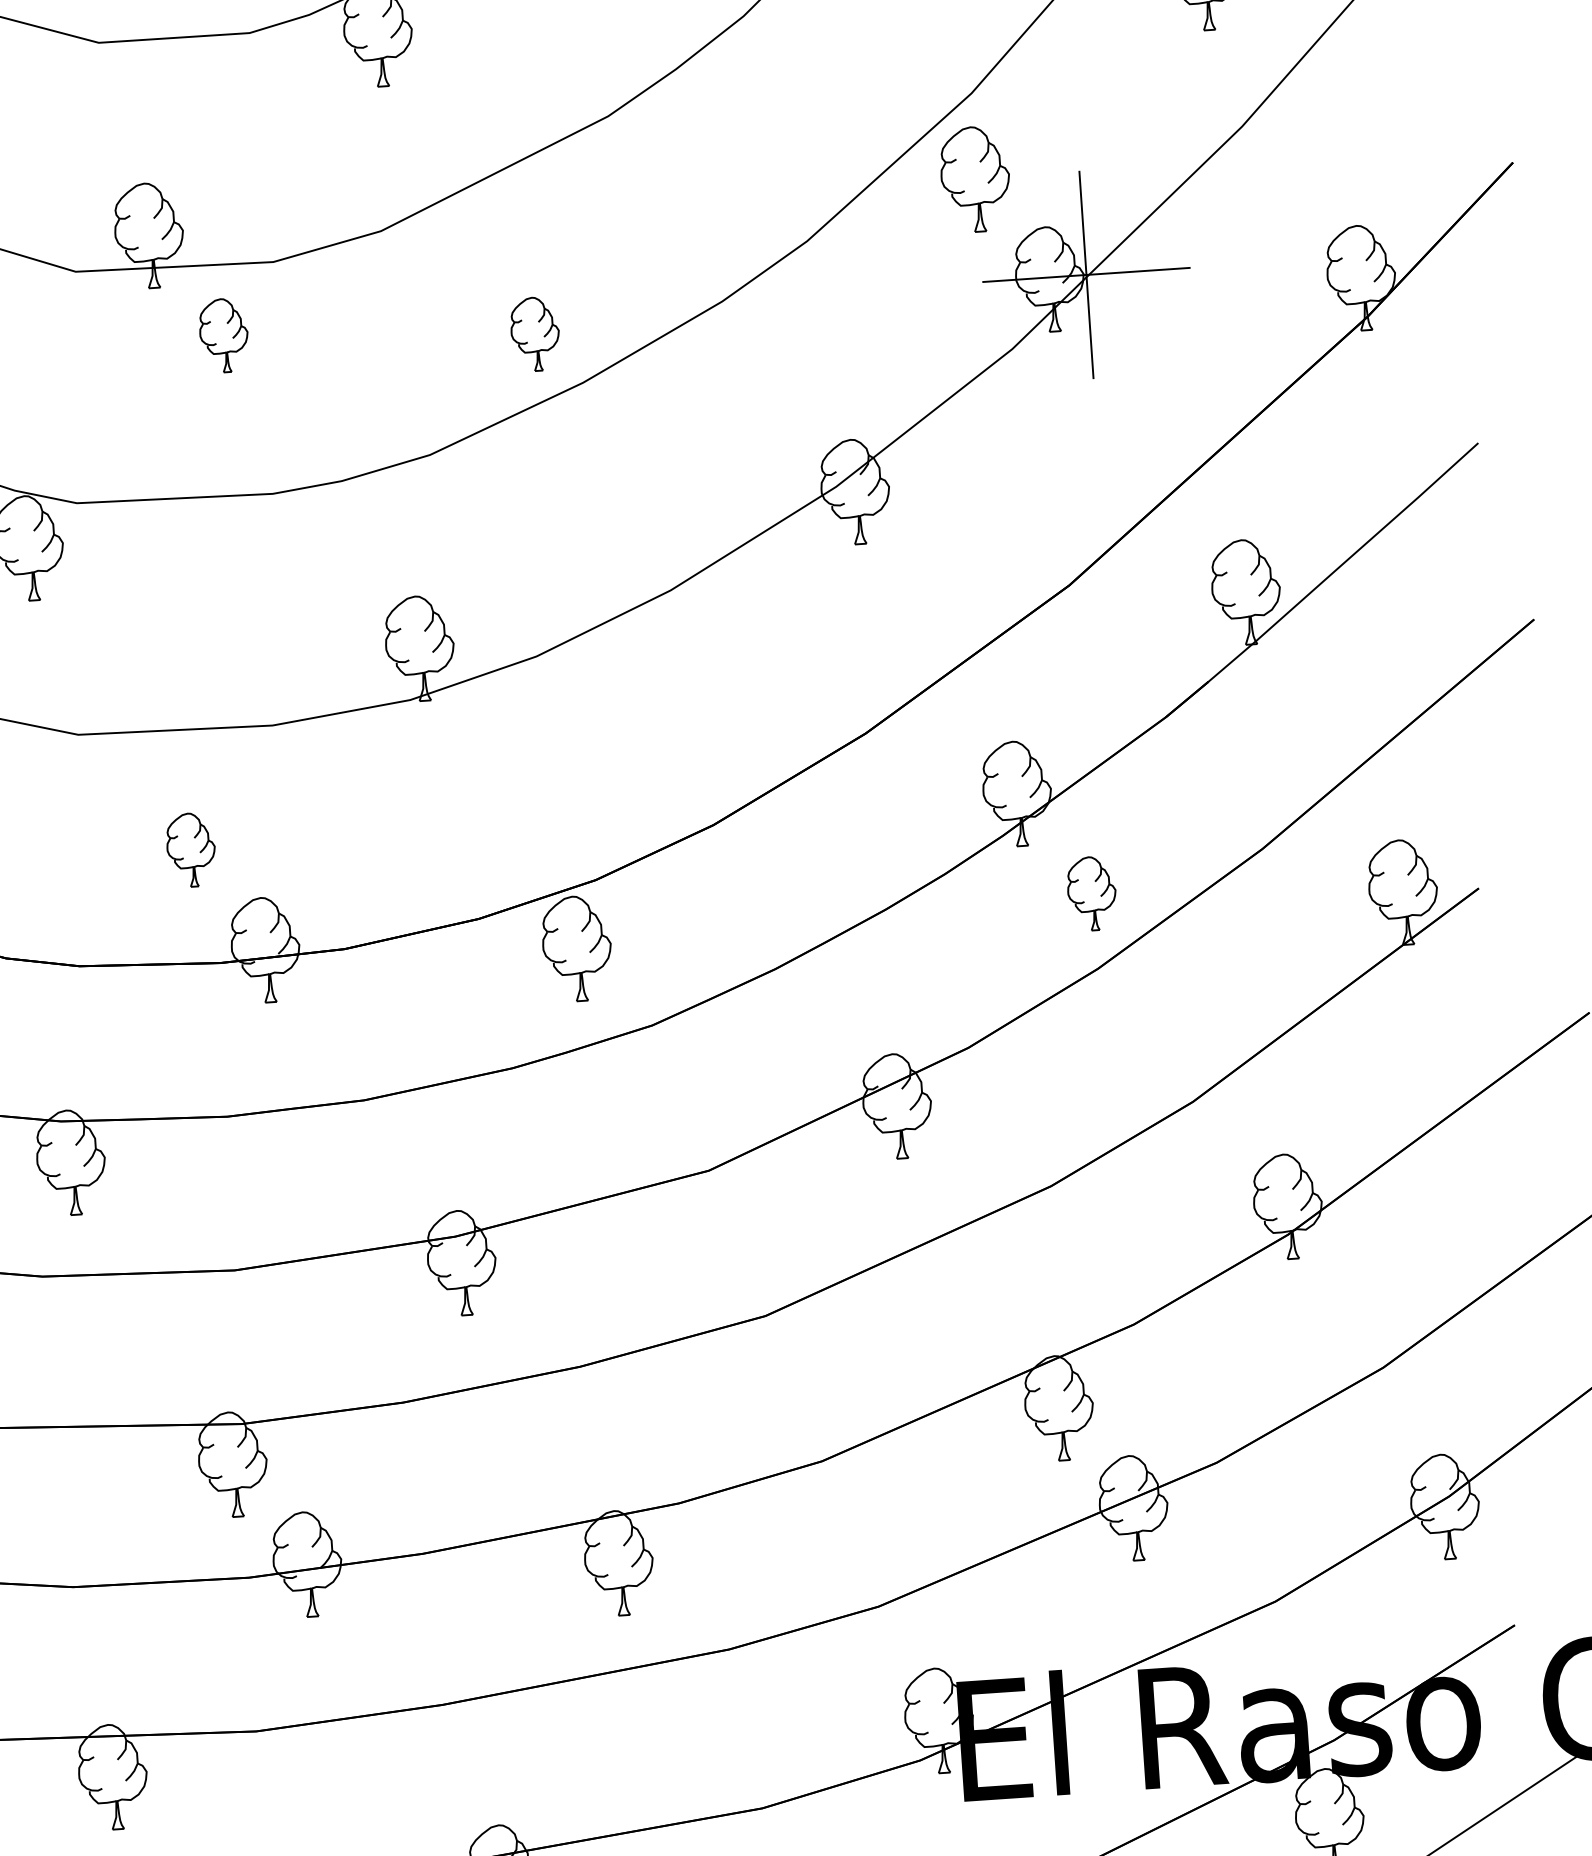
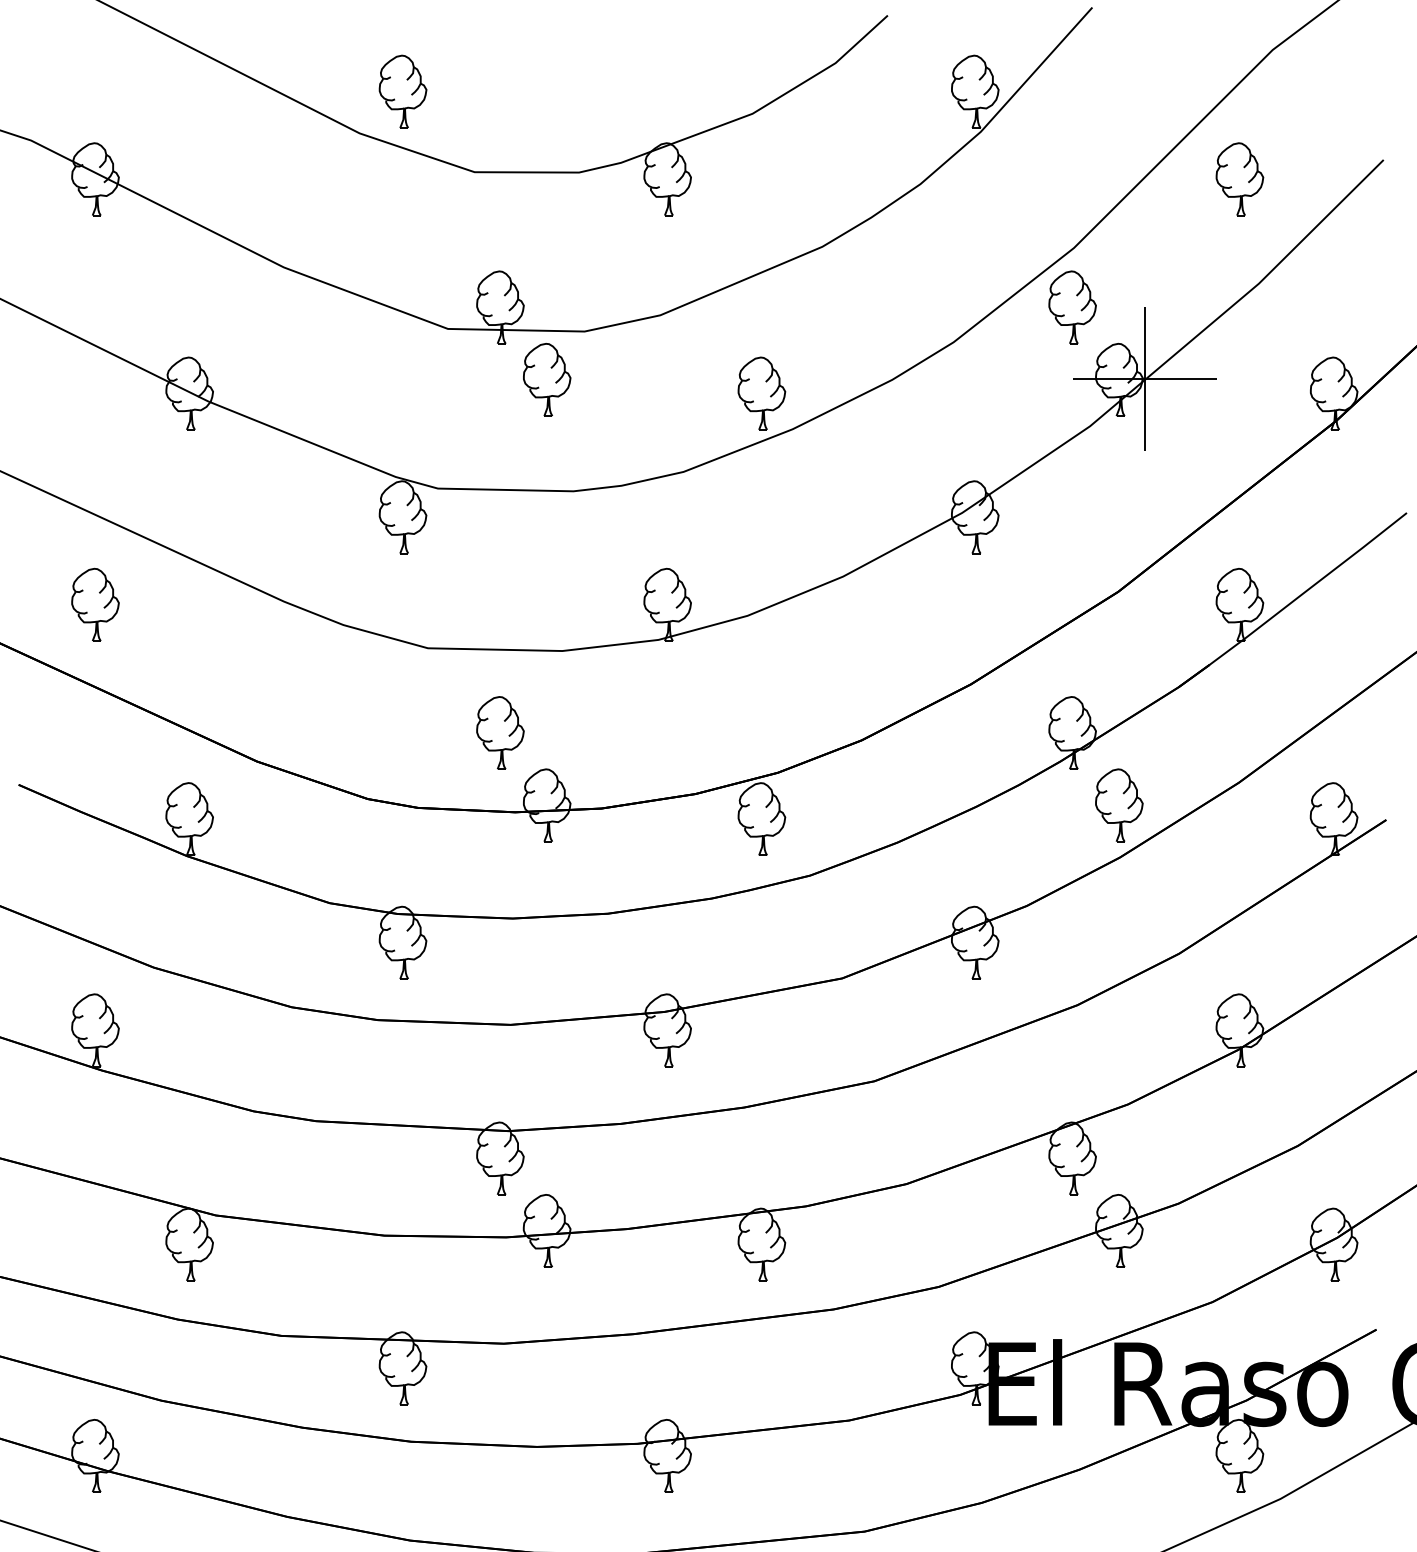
part: (224, 334) -> (547, 379), size x1.43
part: (534, 334) -> (761, 393), size x1.43
part: (191, 849) -> (500, 732), size x1.43
part: (1092, 893) -> (1119, 805), size x1.43

